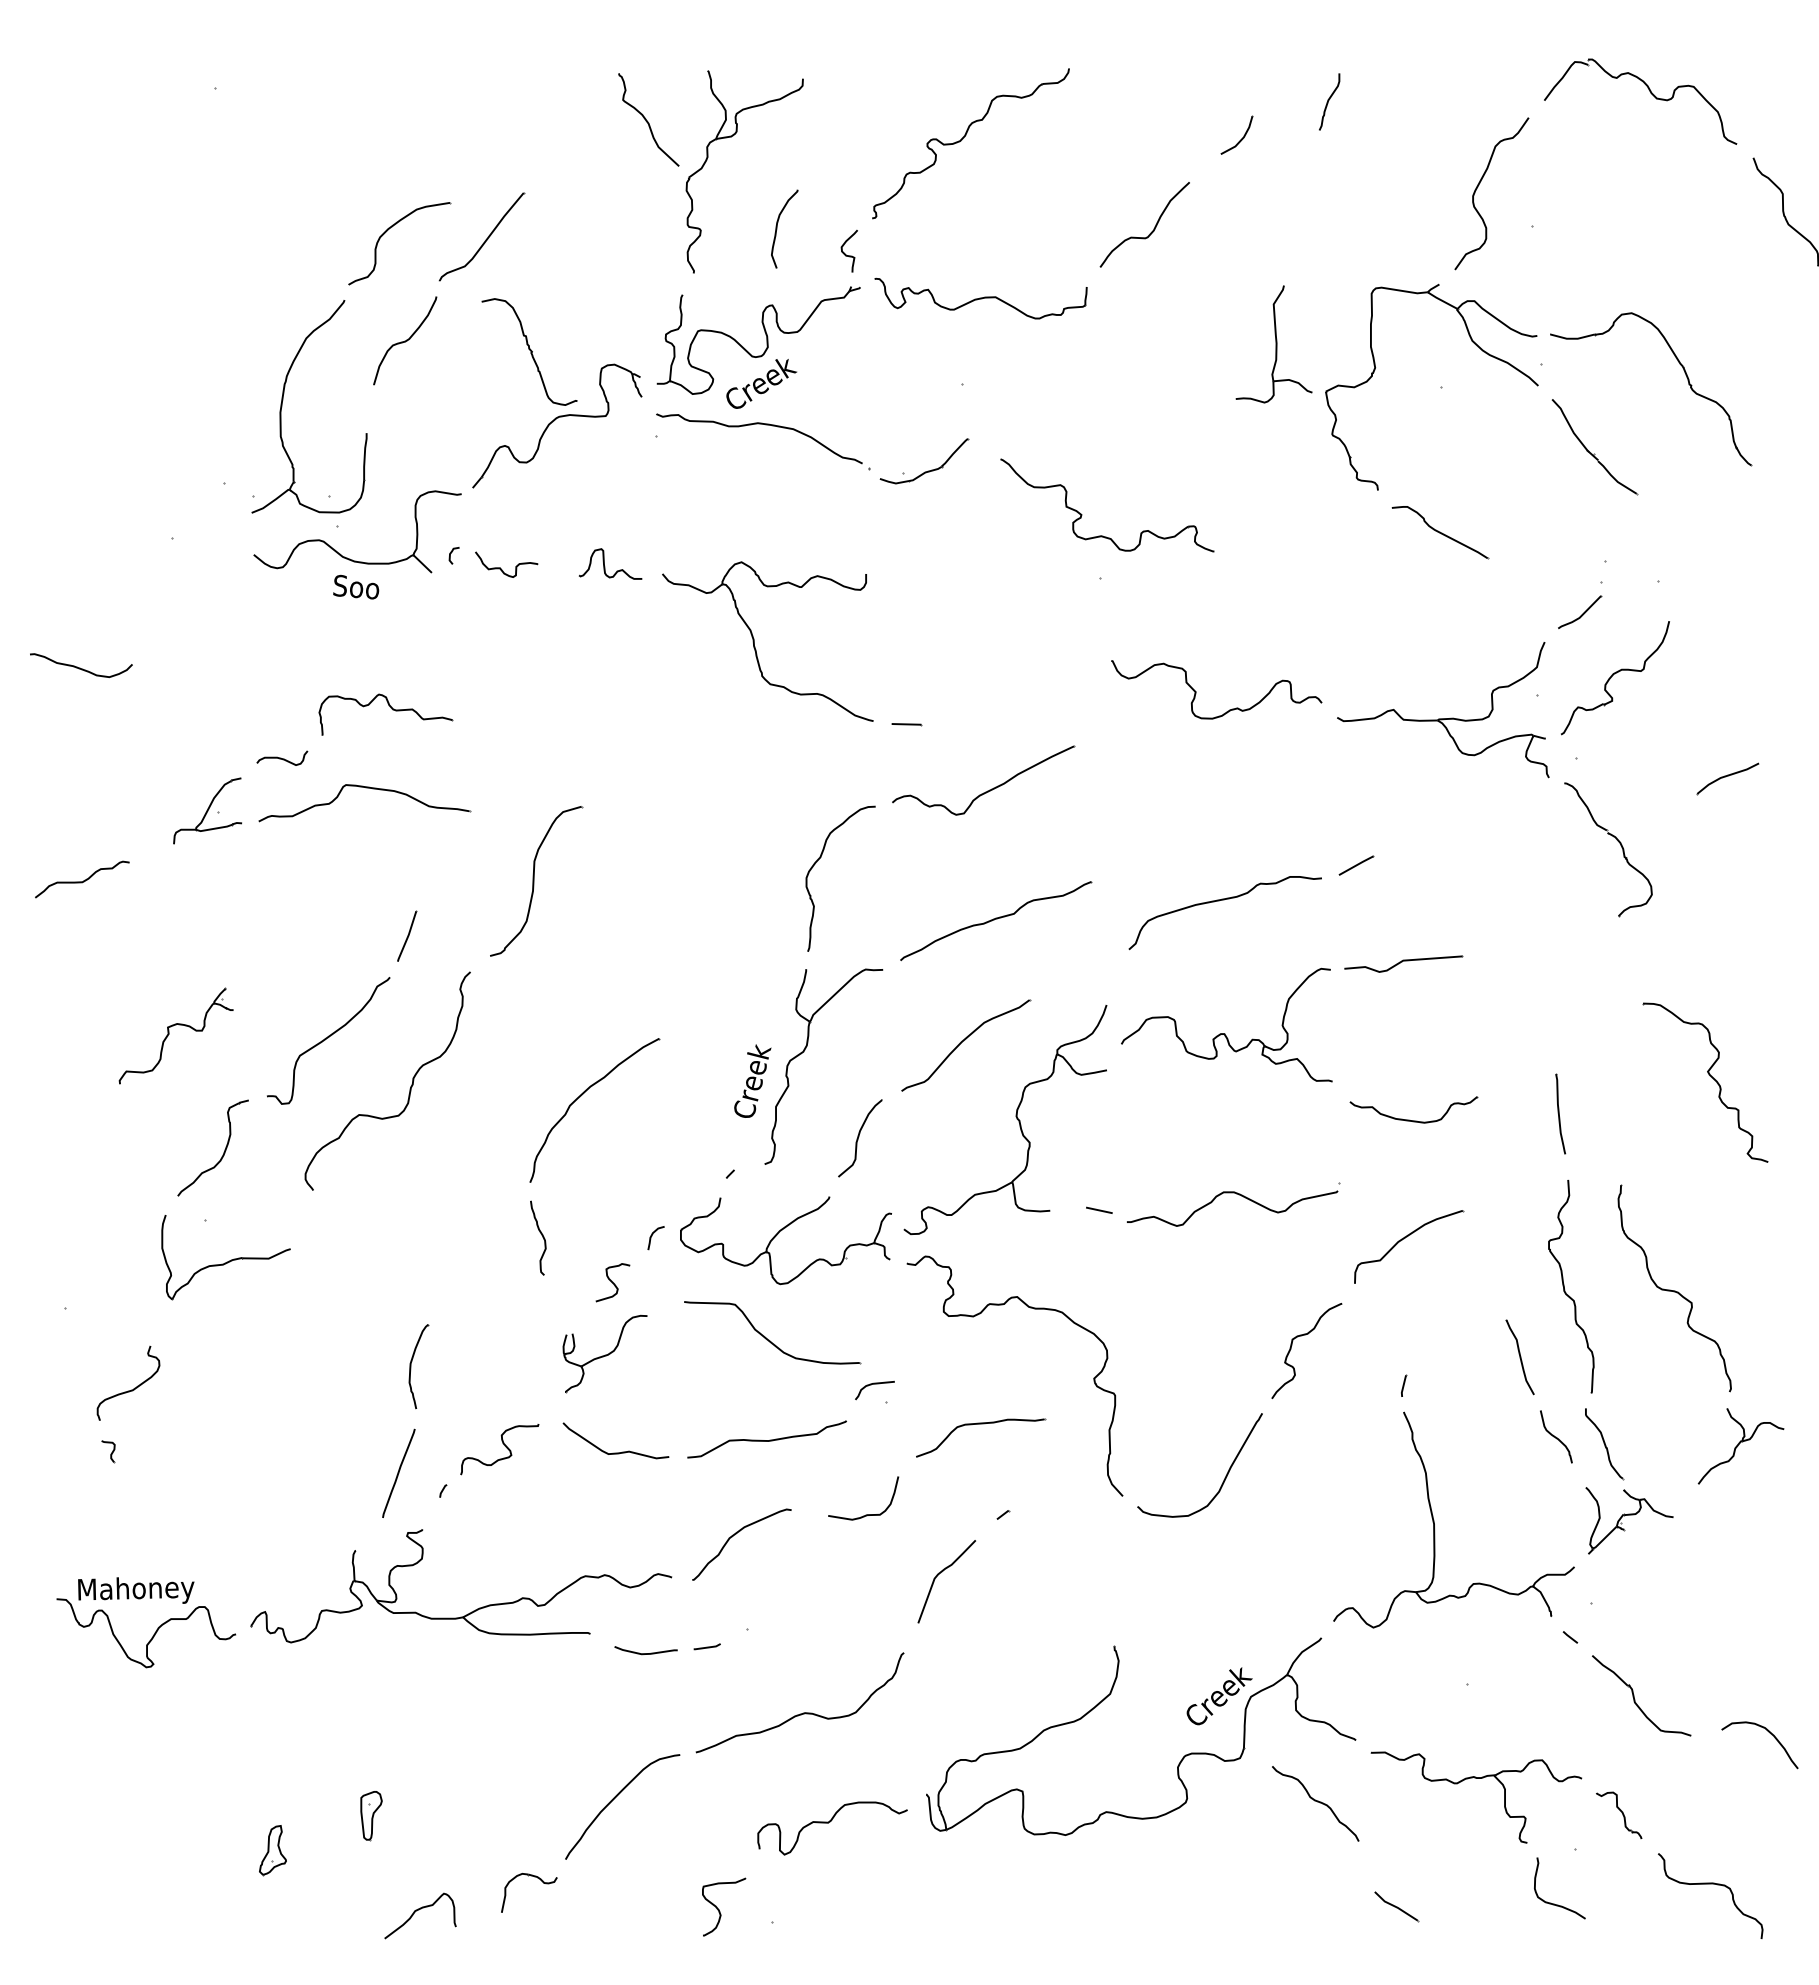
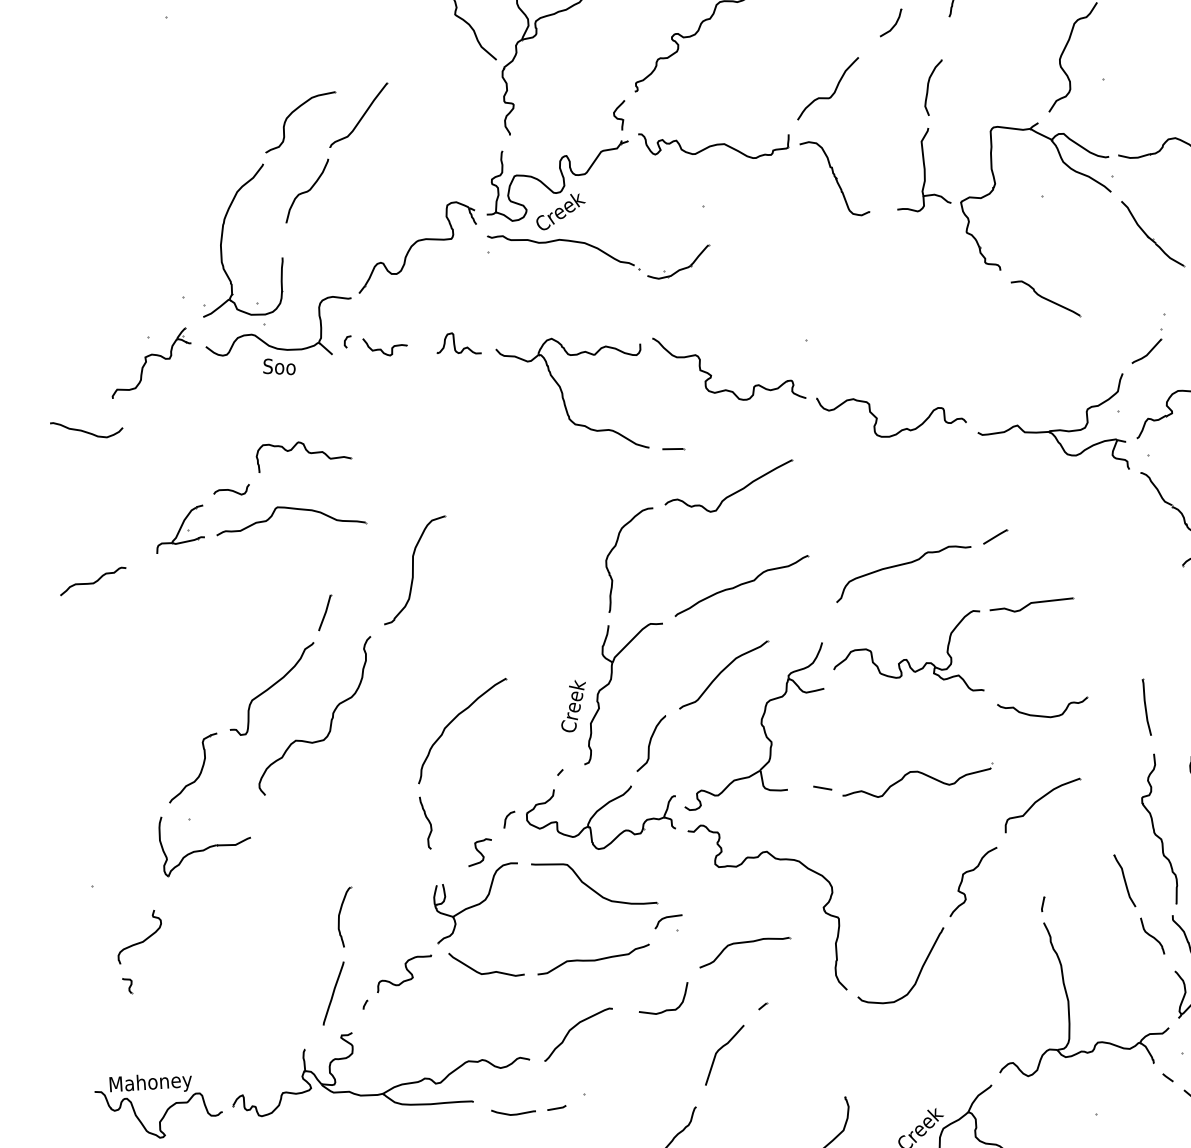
curve: (777, 228) -> (928, 87), moved
curve: (529, 350) -> (834, 177), moved
part: (1082, 514) -> (711, 375), moved
part: (169, 1034) -> (146, 362), moved
part: (604, 1353) -> (476, 902), size x1.43

